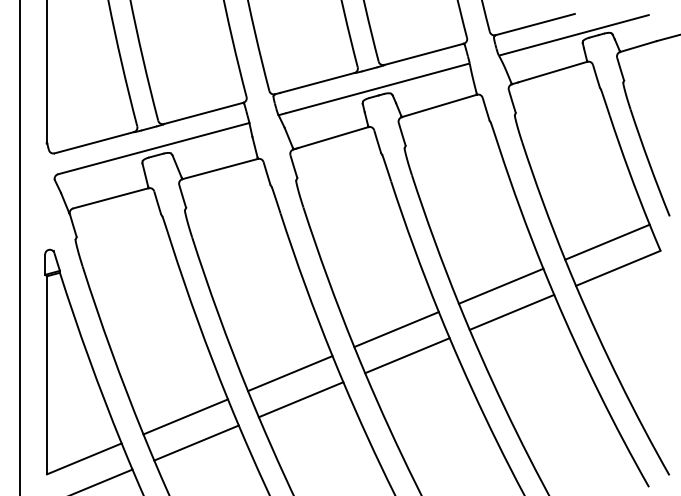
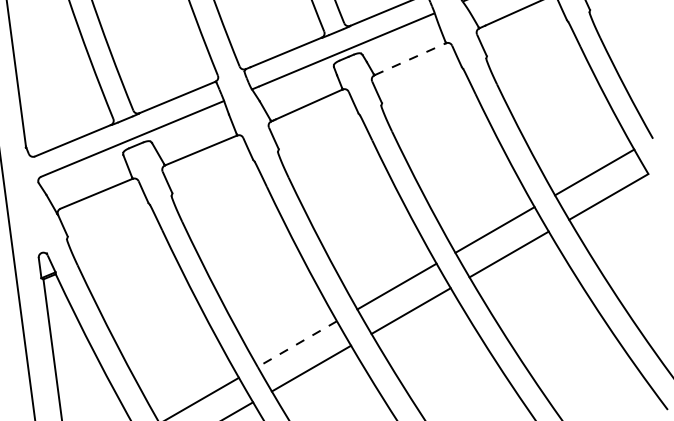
line: (439, 105) -> (410, 58), solid -> dashed
line: (290, 373) -> (297, 343), solid -> dashed

